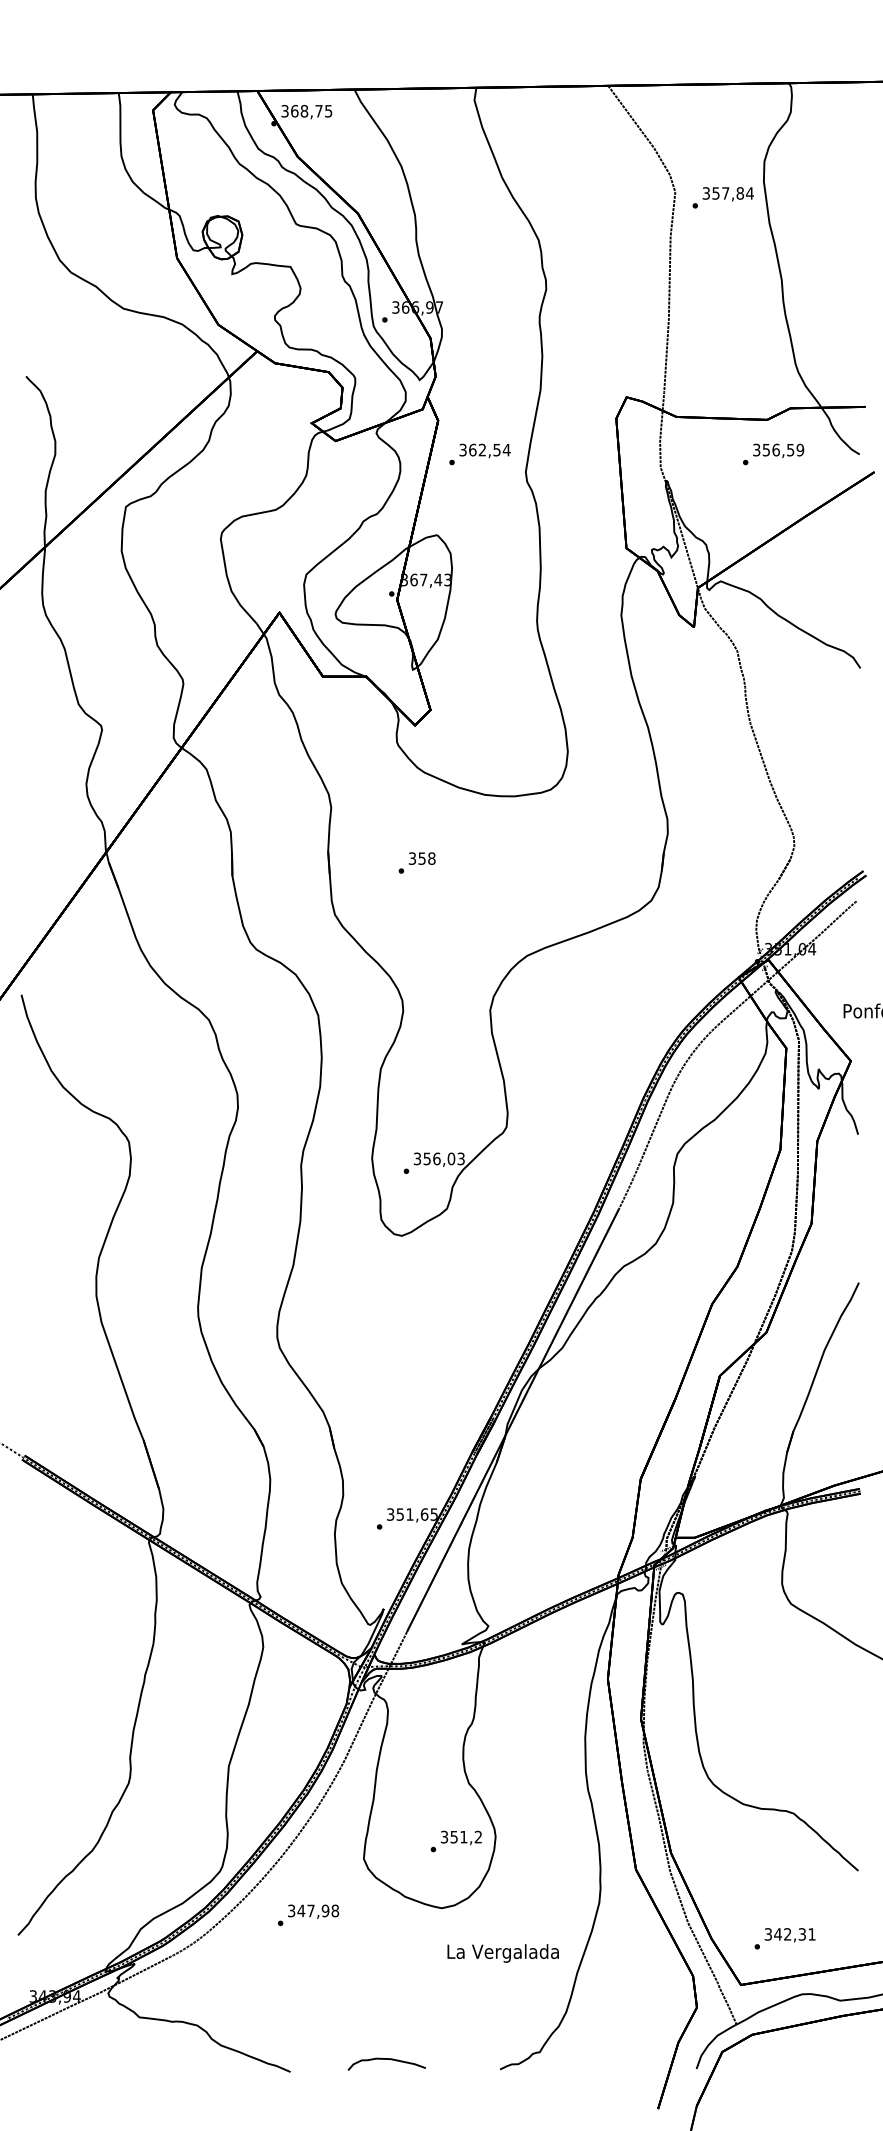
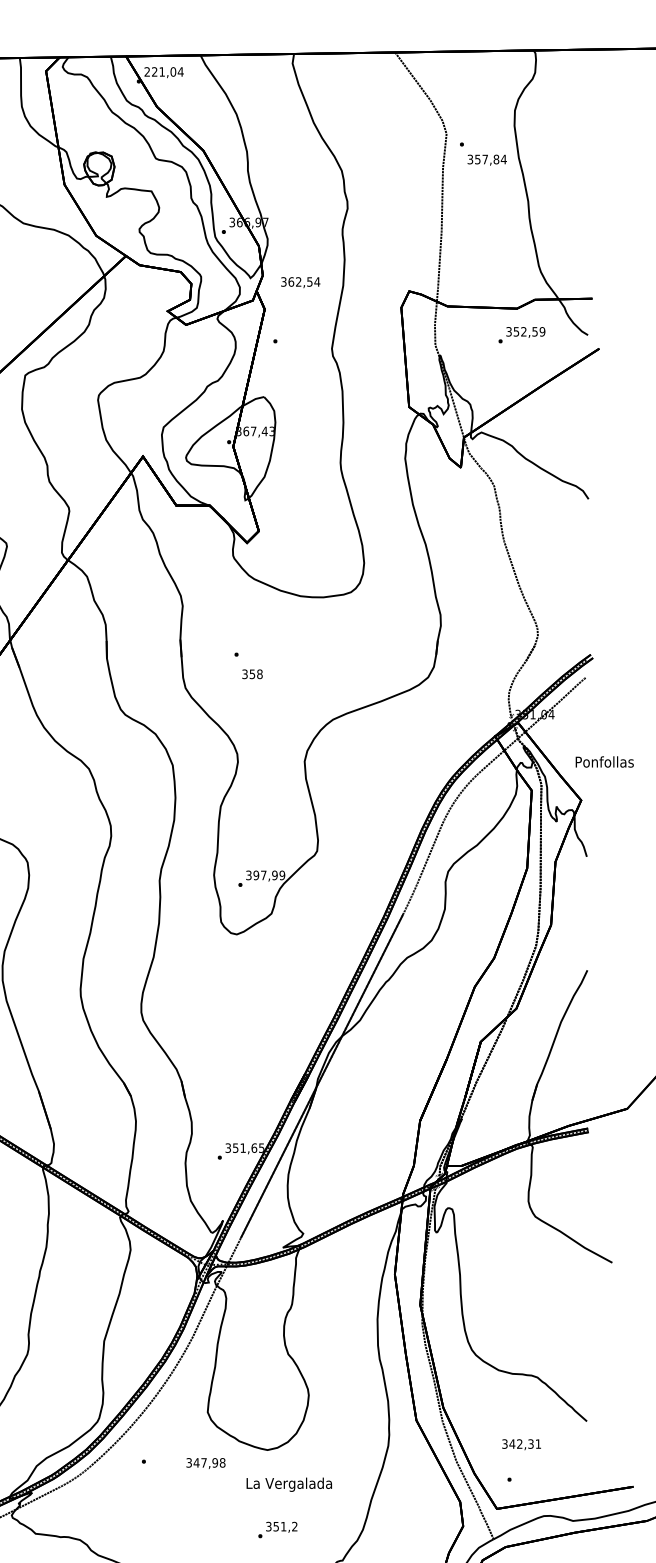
text: (306, 110) -> (163, 71), 368,75 -> 221,04
text: (727, 194) -> (486, 160), moved
text: (775, 449) -> (523, 331), 356,59 -> 352,59
text: (484, 450) -> (300, 282), moved
text: (421, 858) -> (251, 674), moved
text: (443, 1158) -> (268, 875), 356,03 -> 397,99
text: (455, 1841) -> (277, 1530), moved
text: (313, 1911) -> (205, 1463), moved
text: (789, 1935) -> (521, 1444), moved
text: (502, 1953) -> (288, 1484), moved

